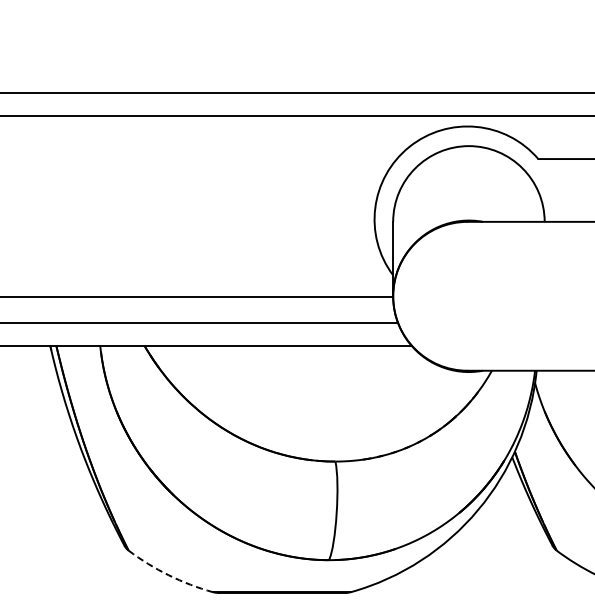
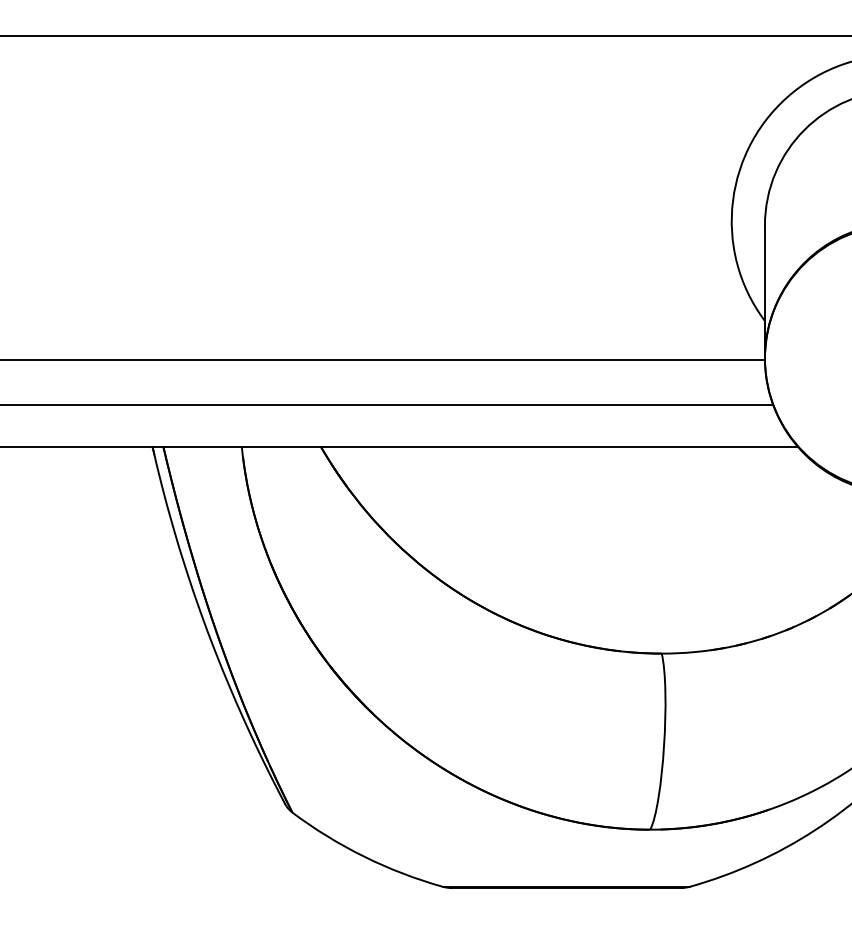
arc: (168, 575) -> (363, 857), dashed -> solid

